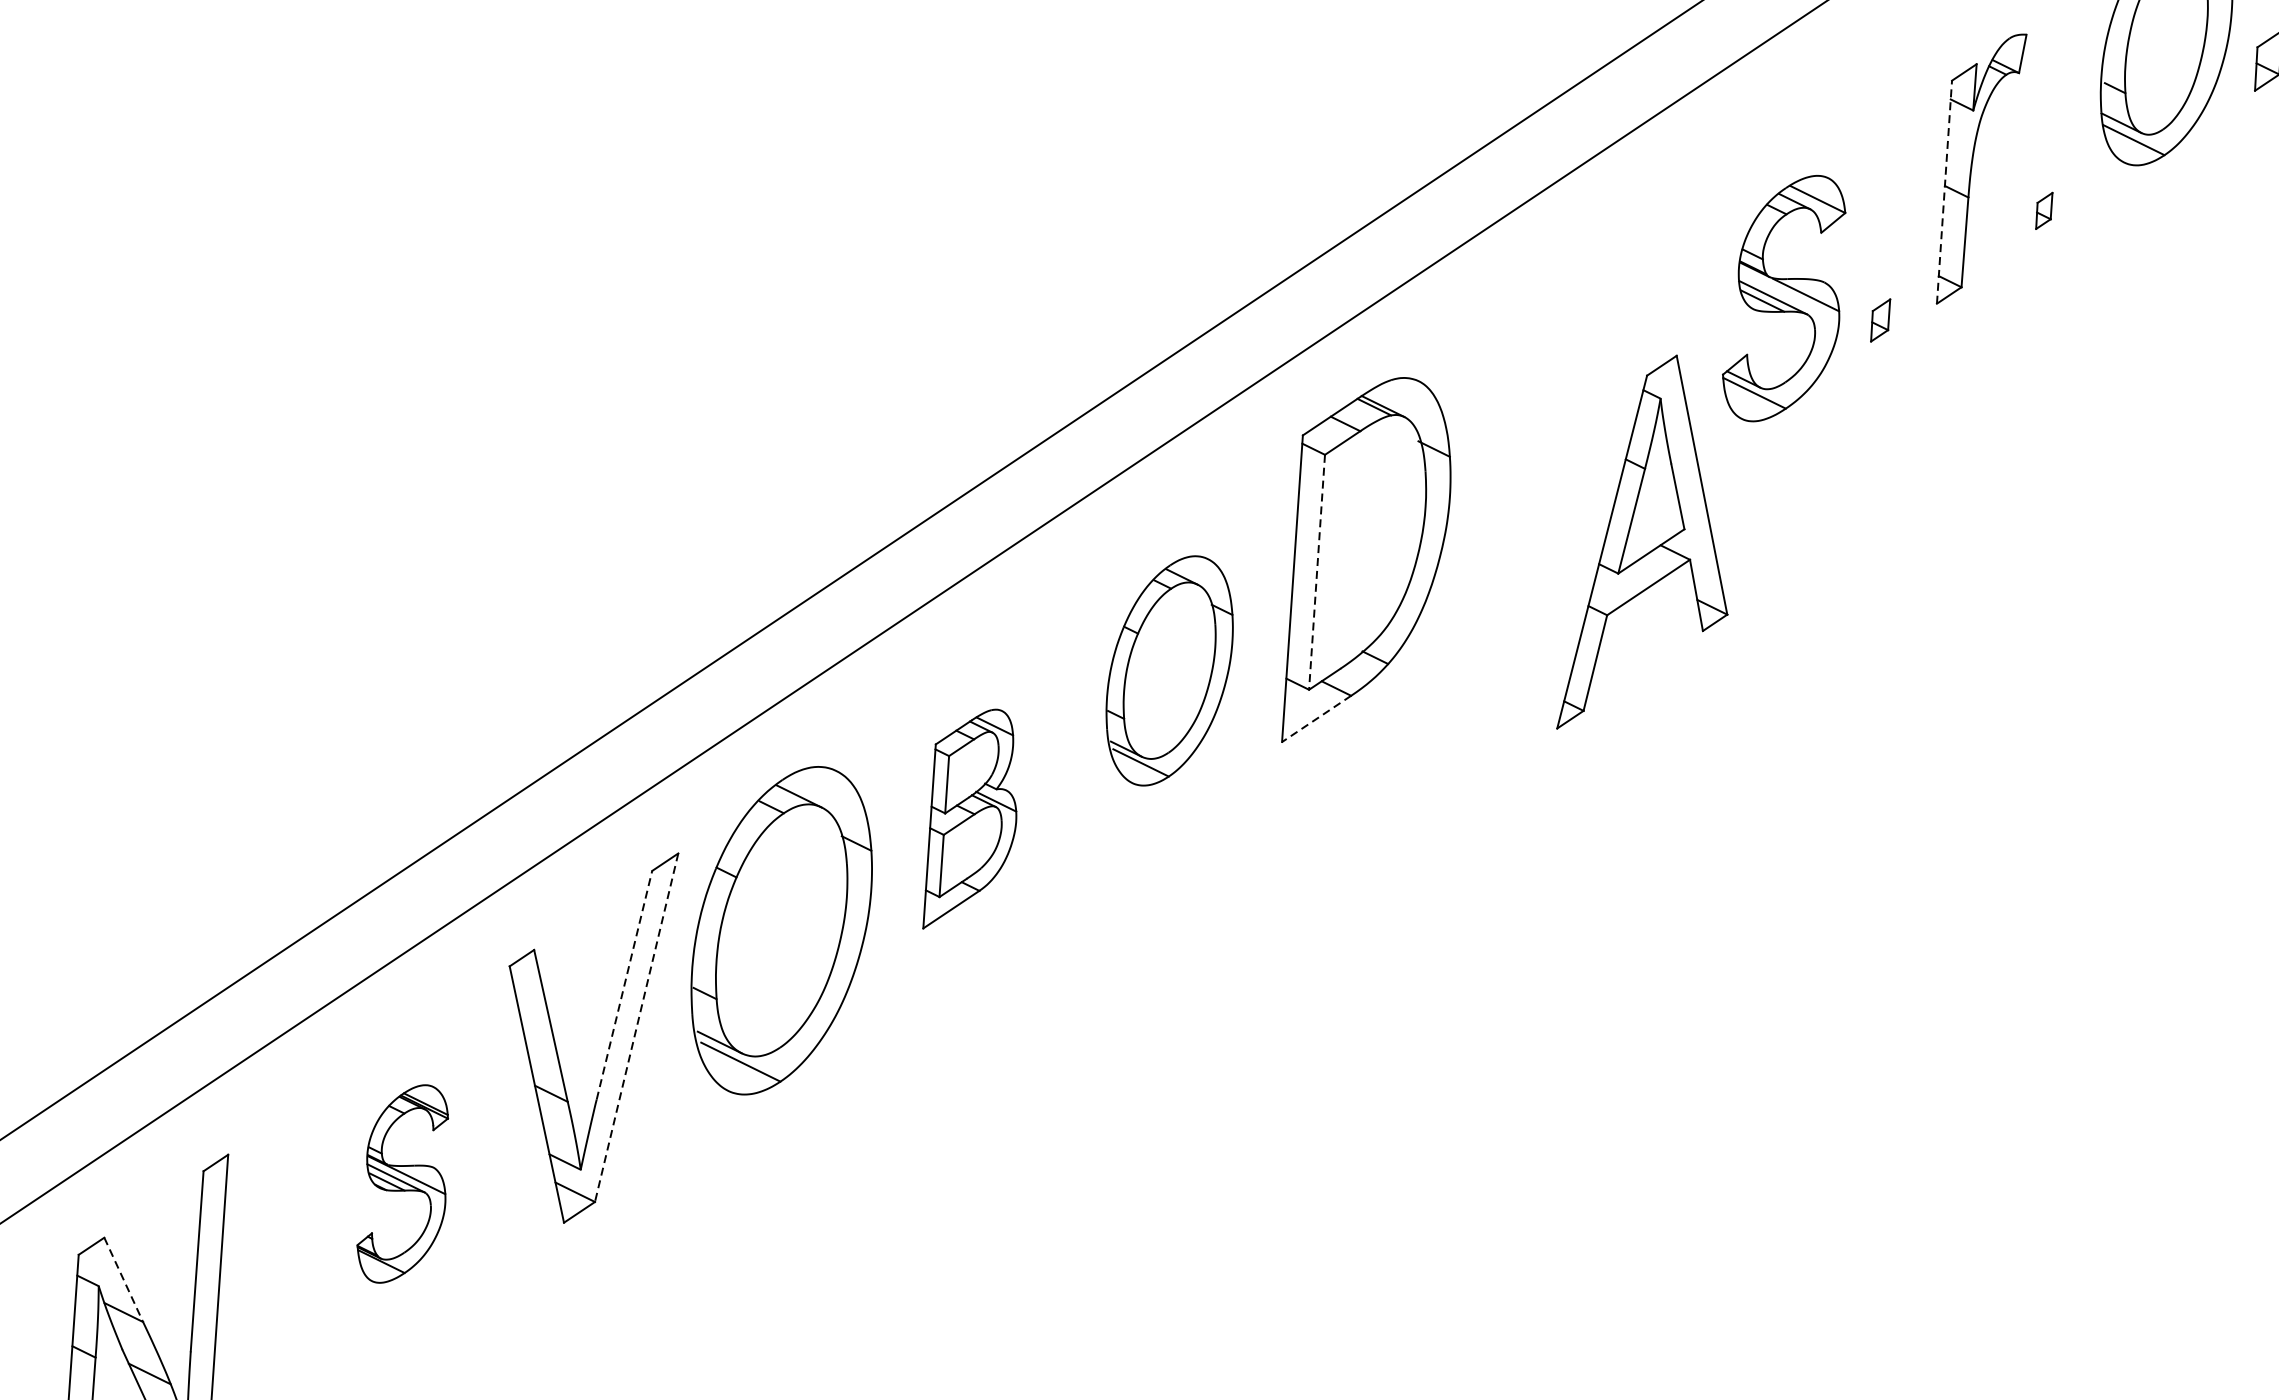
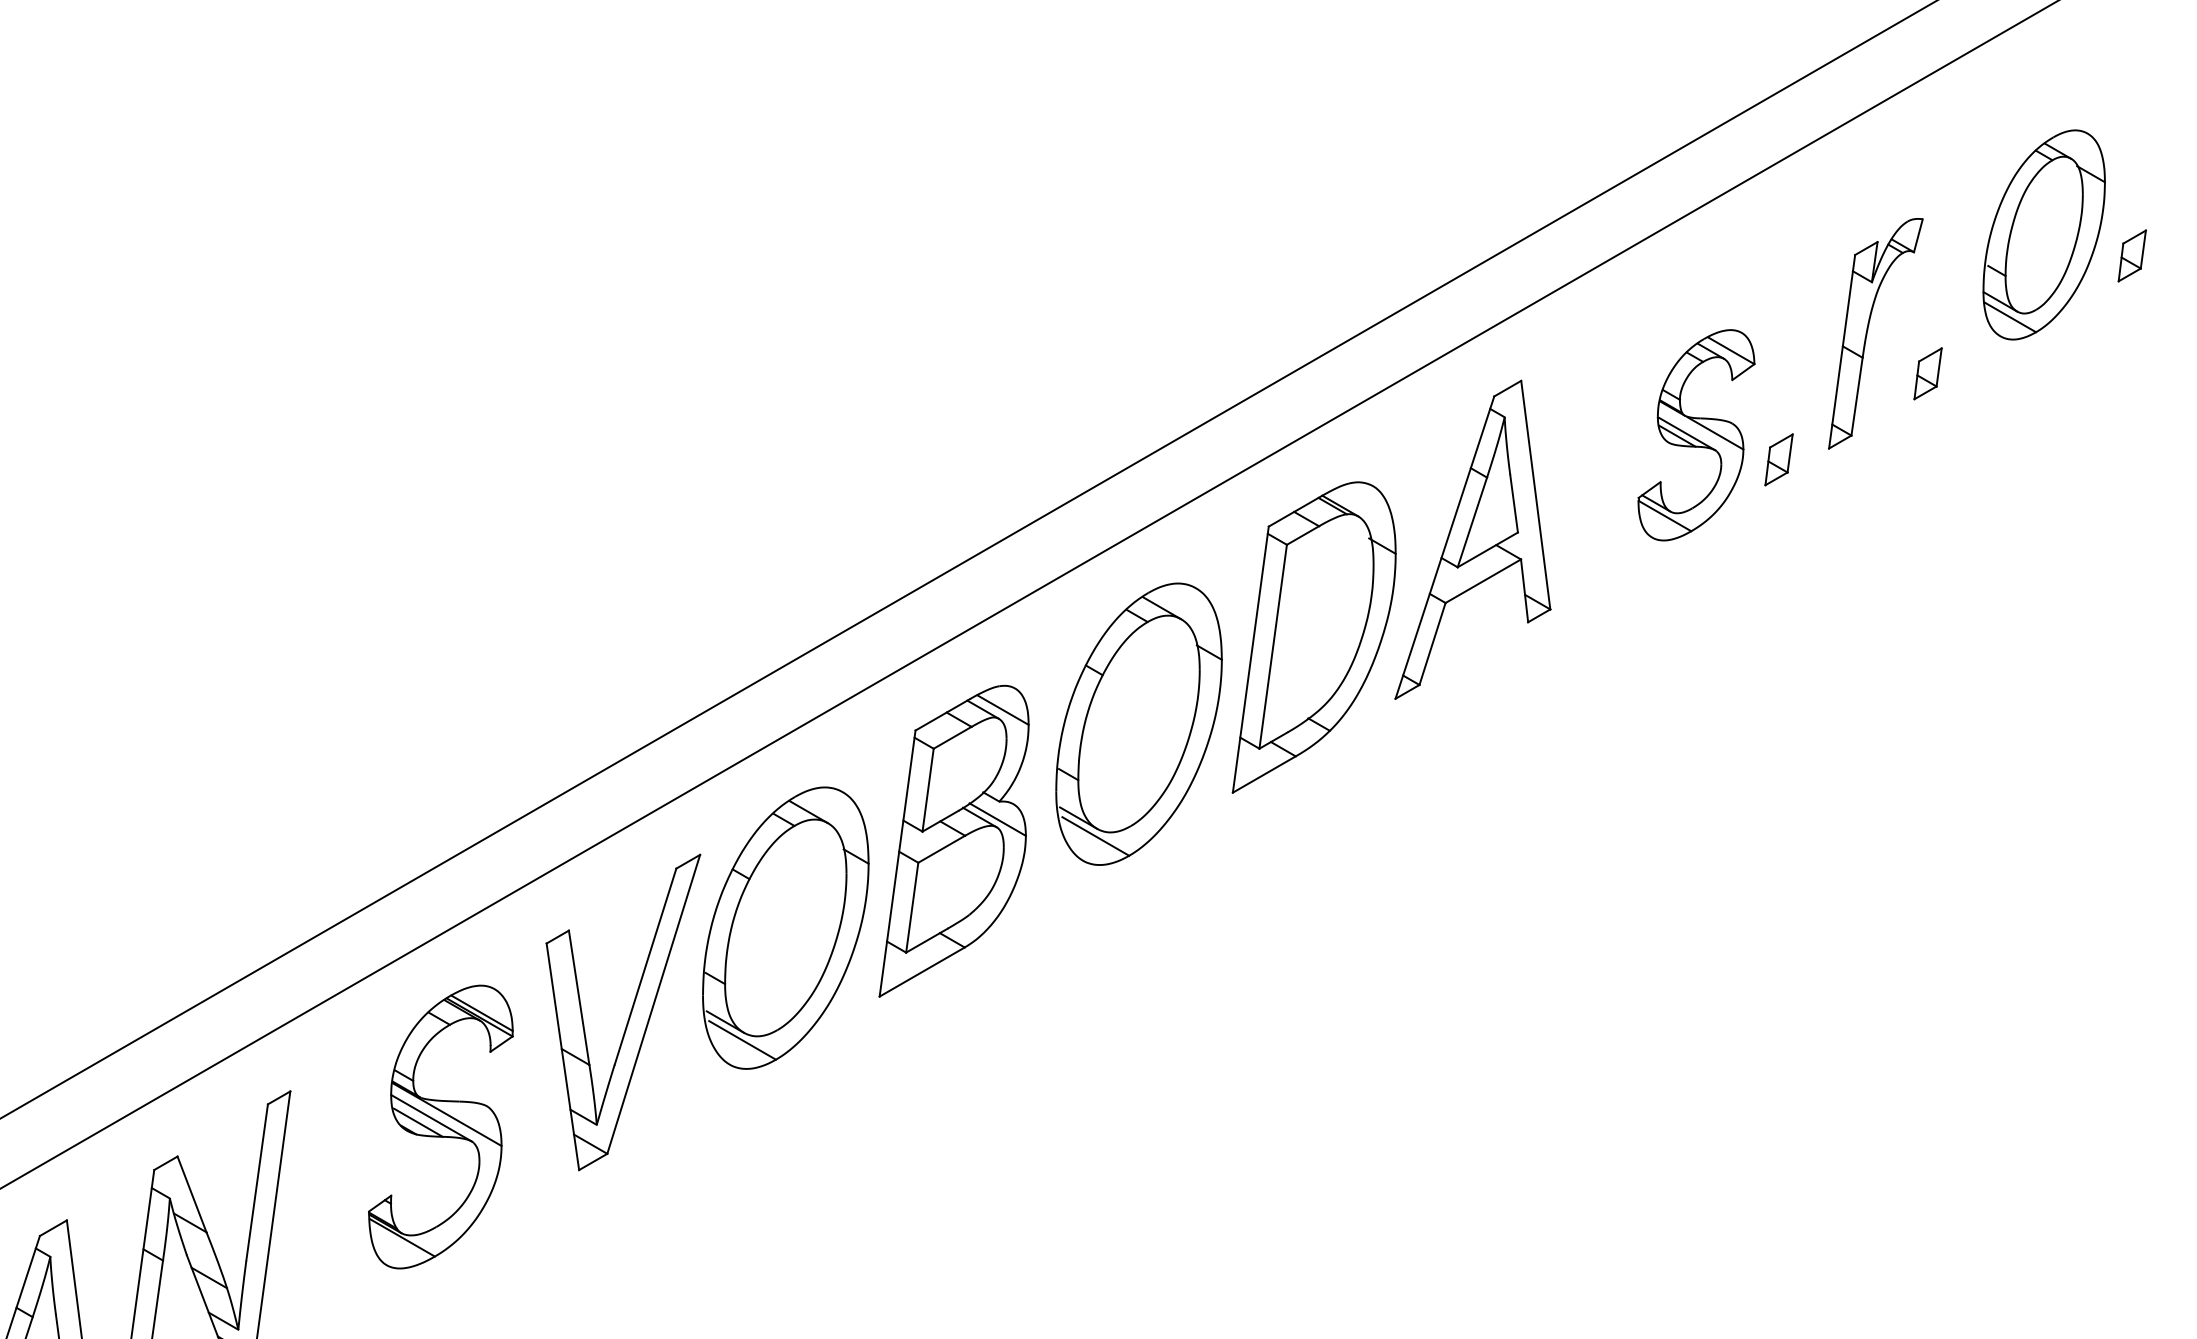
line: (1944, 191) -> (1842, 351), dashed -> solid
part: (2043, 210) -> (1927, 373), size x1.67
part: (1880, 320) -> (1778, 459), size x1.43
part: (1633, 540) -> (1472, 539), moved
line: (1317, 571) -> (1273, 646), dashed -> solid
part: (1169, 670) -> (1138, 723), size x1.43
line: (1315, 718) -> (1263, 774), dashed -> solid
part: (966, 817) -> (953, 840), size x1.67
line: (624, 985) -> (645, 966), dashed -> solid
line: (636, 1027) -> (653, 1004), dashed -> solid
part: (402, 1183) -> (440, 1126), size x1.67
line: (124, 1279) -> (192, 1194), dashed -> solid

